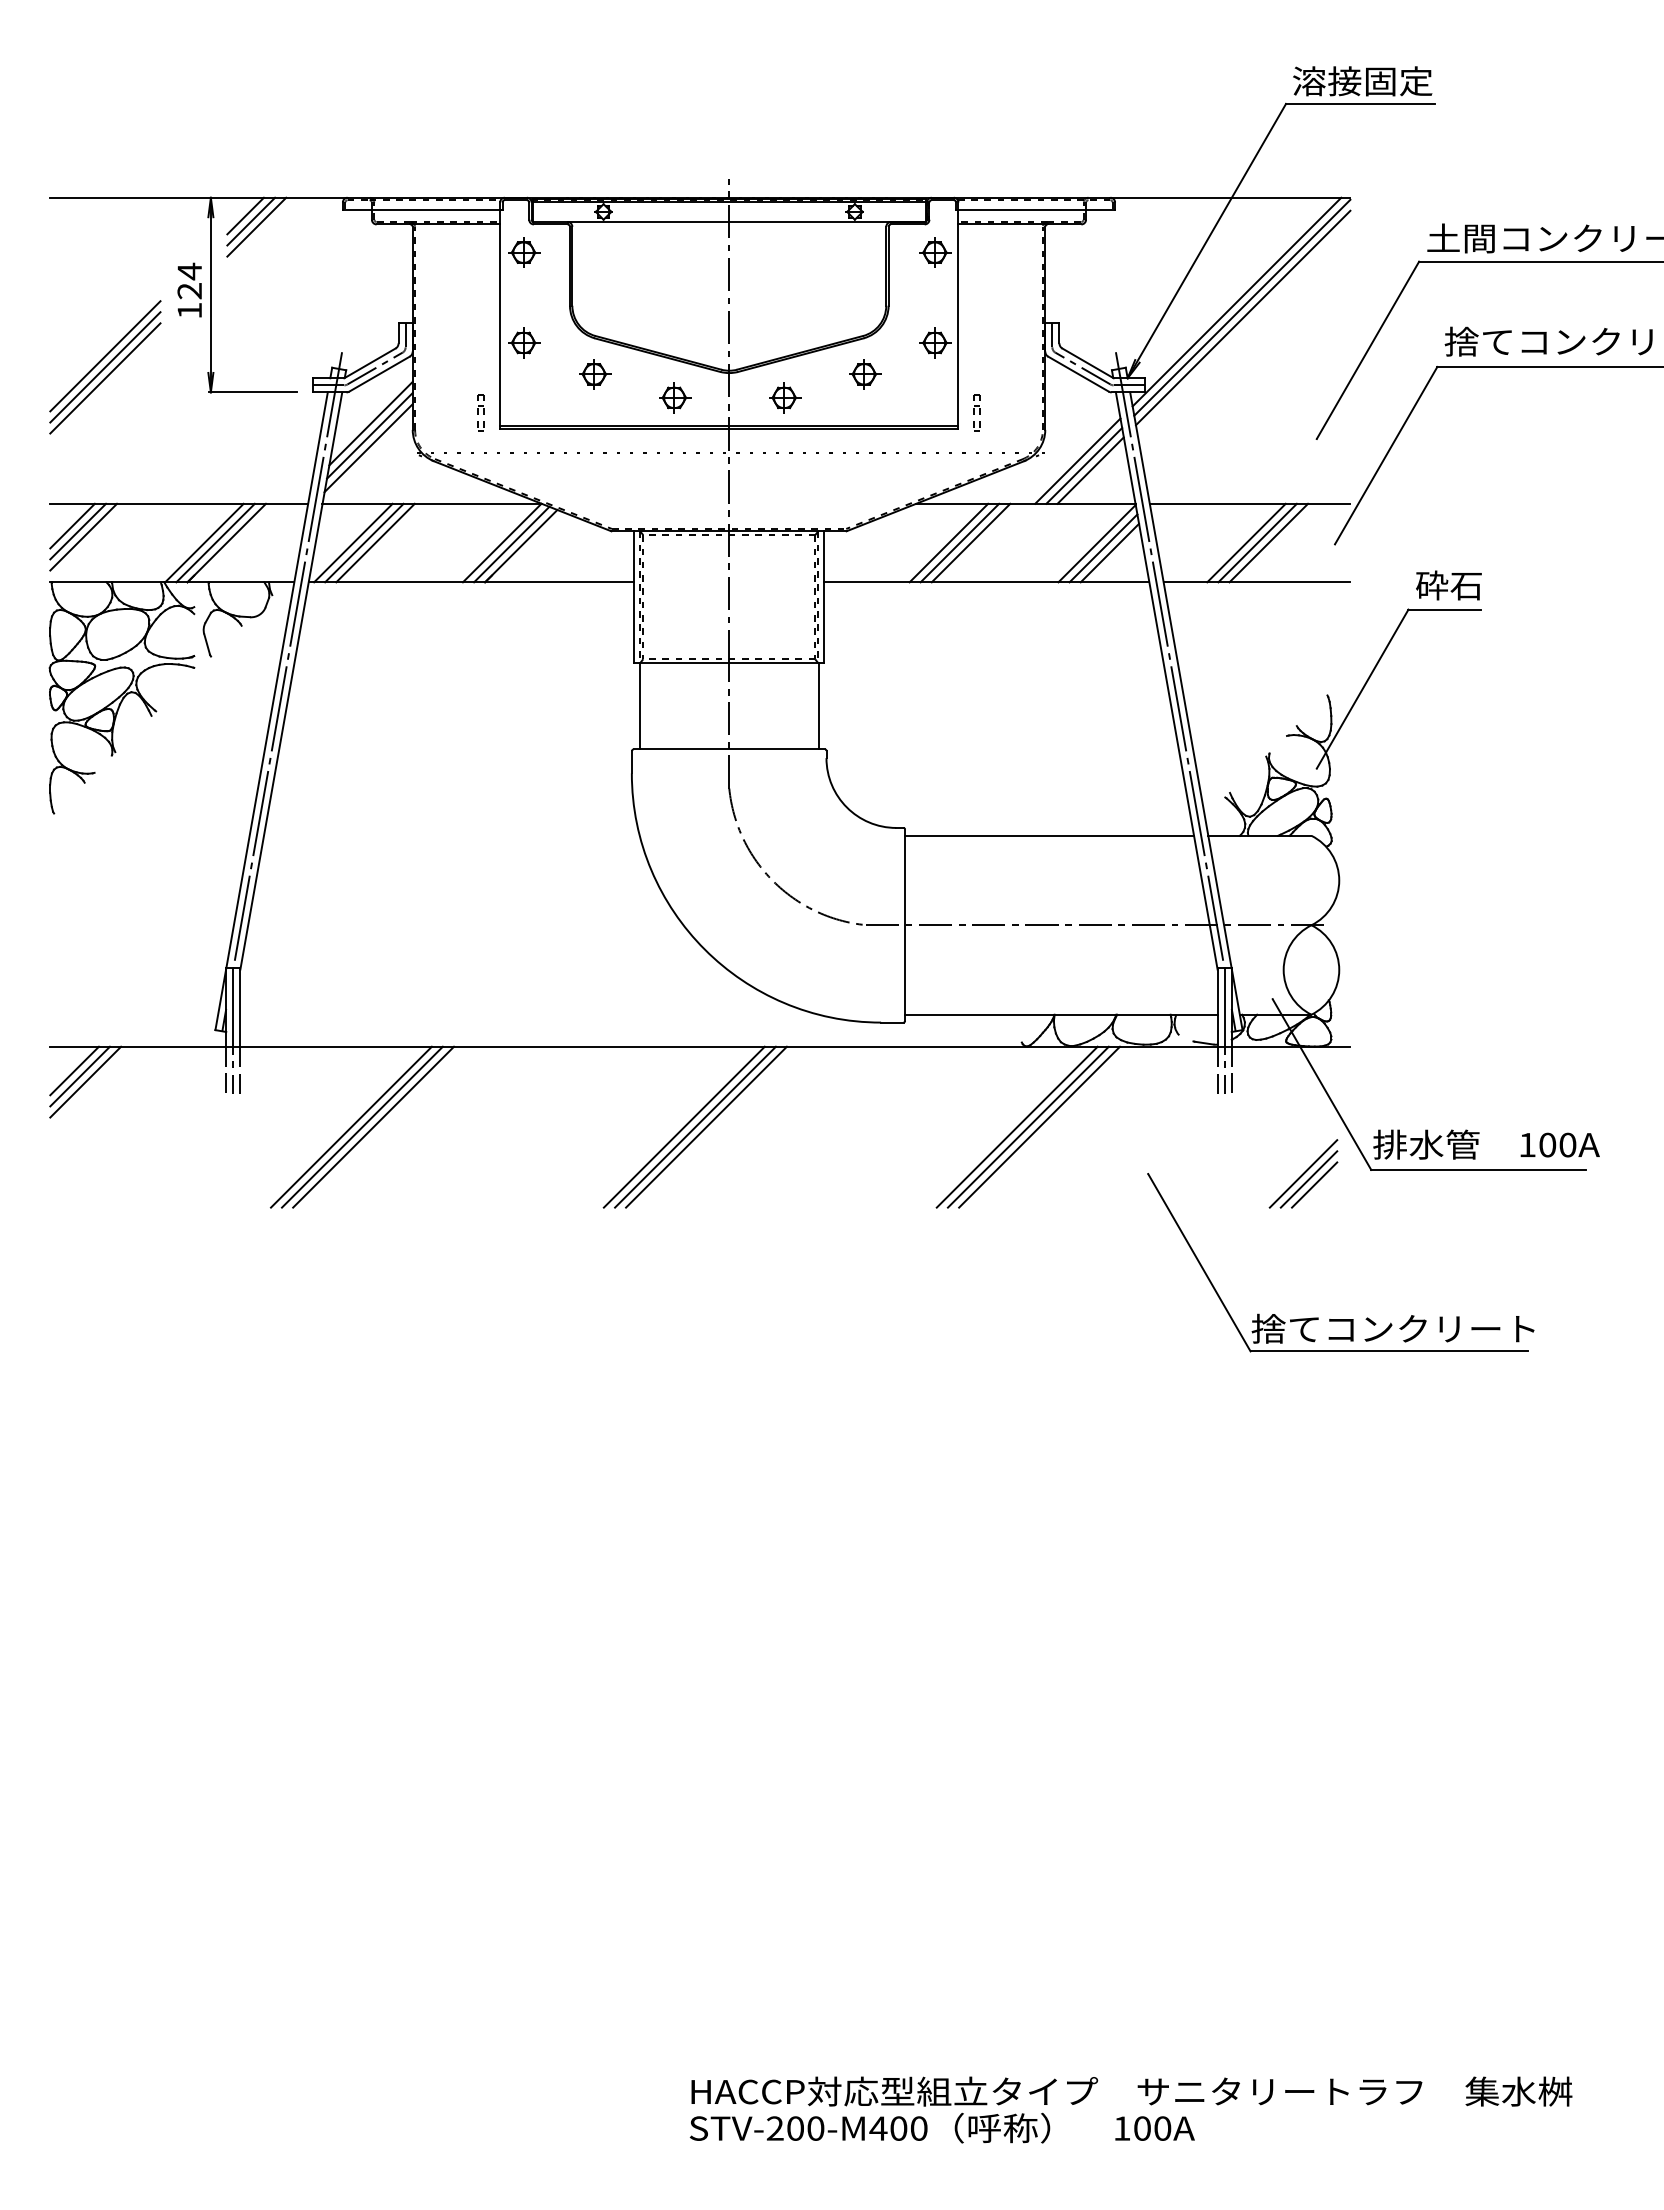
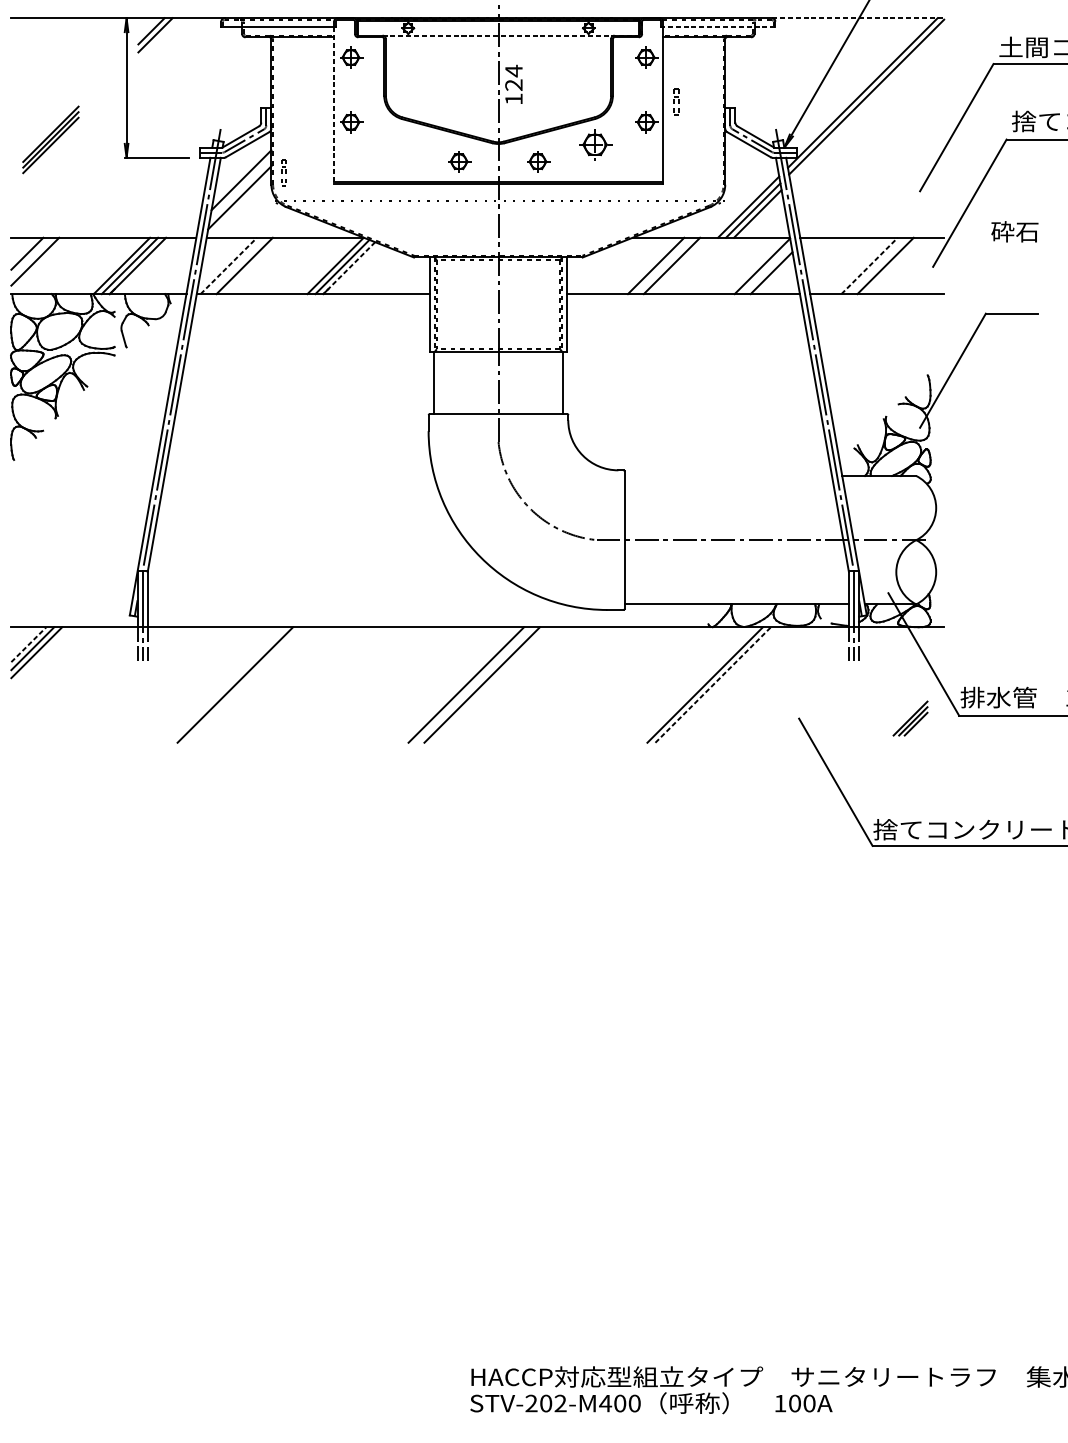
line: (1230, 197) -> (858, 17), solid -> dashed
line: (1036, 210) -> (718, 27), solid -> dashed
line: (746, 222) -> (510, 35), solid -> dashed
line: (256, 226) -> (159, 38), removed
text: (189, 289) -> (513, 84), moved
line: (1242, 317) -> (866, 104), removed
line: (500, 320) -> (334, 106), solid -> dashed
part: (105, 367) -> (50, 139), size x0.7
part: (595, 374) -> (402, 144), removed
part: (865, 374) -> (596, 144), size x1.4
part: (480, 412) -> (283, 172), moved
part: (976, 412) -> (675, 101), moved
line: (369, 435) -> (240, 188), removed
line: (78, 531) -> (31, 257), removed
line: (353, 542) -> (228, 265), solid -> dashed
line: (364, 542) -> (236, 265), removed
line: (959, 542) -> (663, 265), removed
line: (1246, 542) -> (869, 265), solid -> dashed
line: (1257, 542) -> (877, 265), removed
line: (520, 546) -> (348, 268), solid -> dashed
line: (1103, 548) -> (767, 269), removed
text: (1448, 585) -> (1014, 231), moved
line: (1049, 835) -> (728, 475), removed
line: (75, 1070) -> (29, 644), solid -> dashed
line: (351, 1126) -> (227, 684), removed
line: (373, 1126) -> (243, 684), removed
line: (695, 1126) -> (474, 684), removed
line: (1039, 1126) -> (721, 684), removed
line: (1028, 1127) -> (713, 685), solid -> dashed
part: (1303, 1173) -> (910, 718), size x0.7
text: (815, 2128) -> (560, 1403), STV-200-M400 -> STV-202-M400

